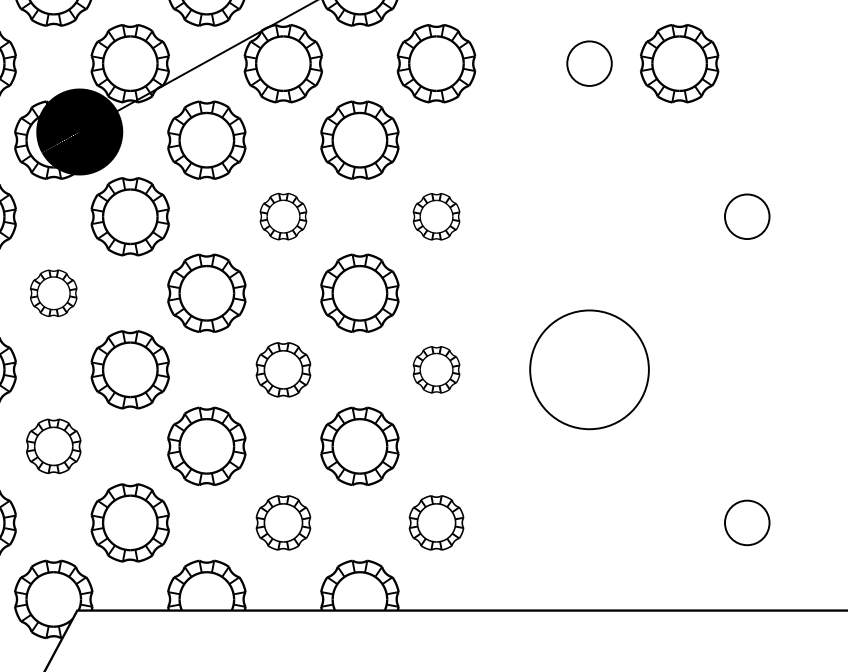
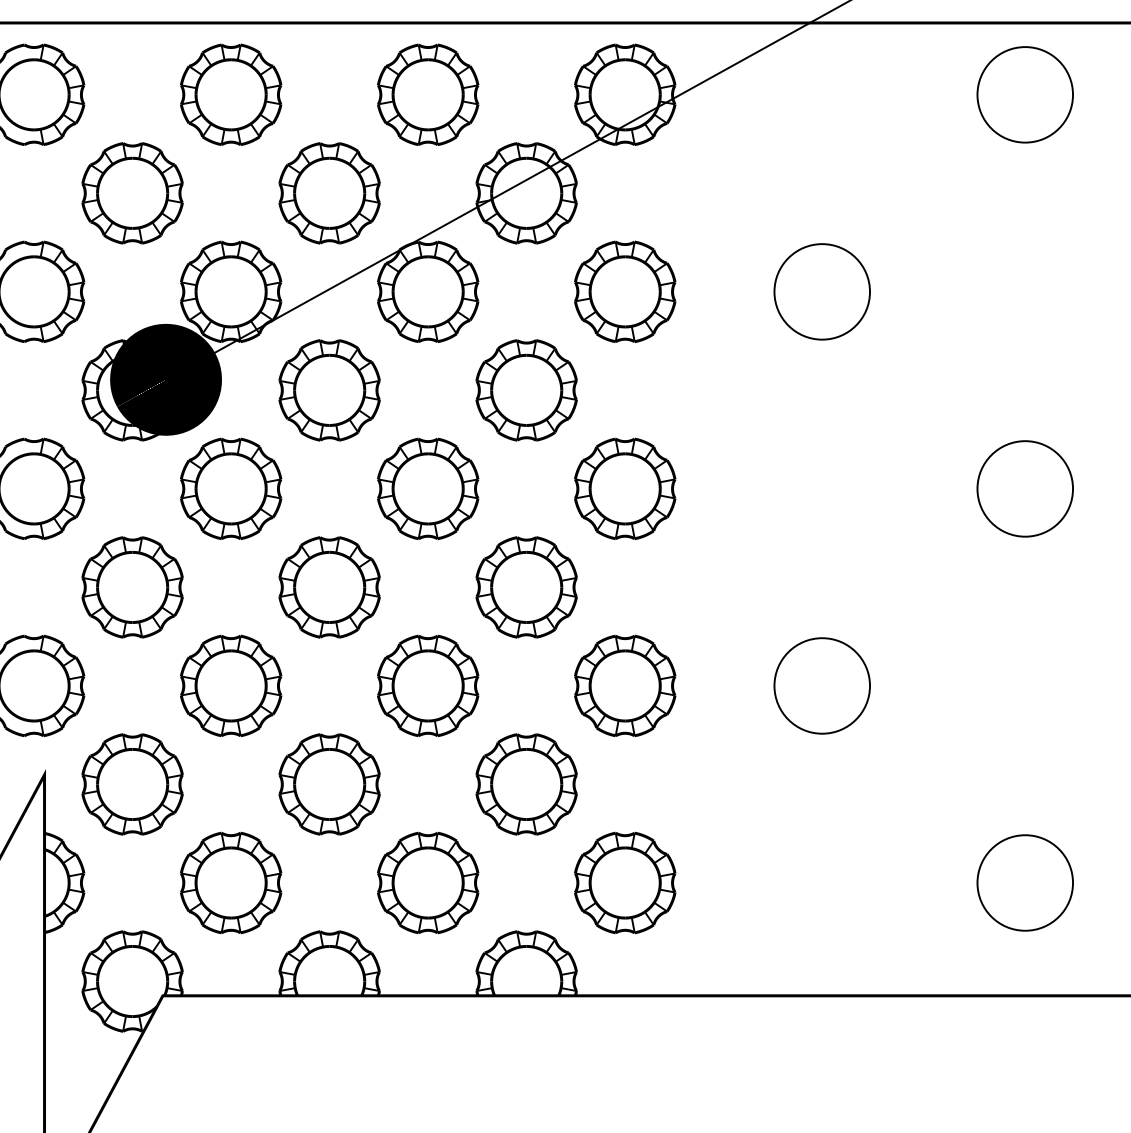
circle: (589, 63) -> (822, 291), size x1.67
part: (679, 63) -> (938, 291), removed
part: (283, 216) -> (428, 488), size x1.67
part: (436, 216) -> (625, 488), size x1.67
circle: (747, 216) -> (1025, 488), size x1.67
part: (53, 293) -> (132, 587), size x1.67
part: (283, 369) -> (428, 685), size x1.43
part: (436, 369) -> (625, 685), size x1.67
circle: (589, 369) -> (822, 685), size x0.62
part: (53, 446) -> (132, 784), size x1.43
part: (283, 522) -> (428, 882), size x1.43
part: (436, 522) -> (625, 882), size x1.43
circle: (747, 522) -> (1025, 882), size x1.67

